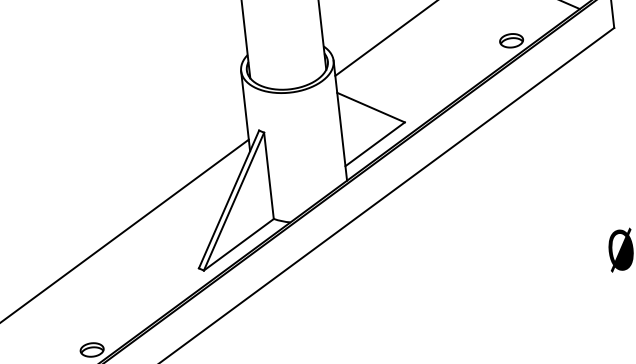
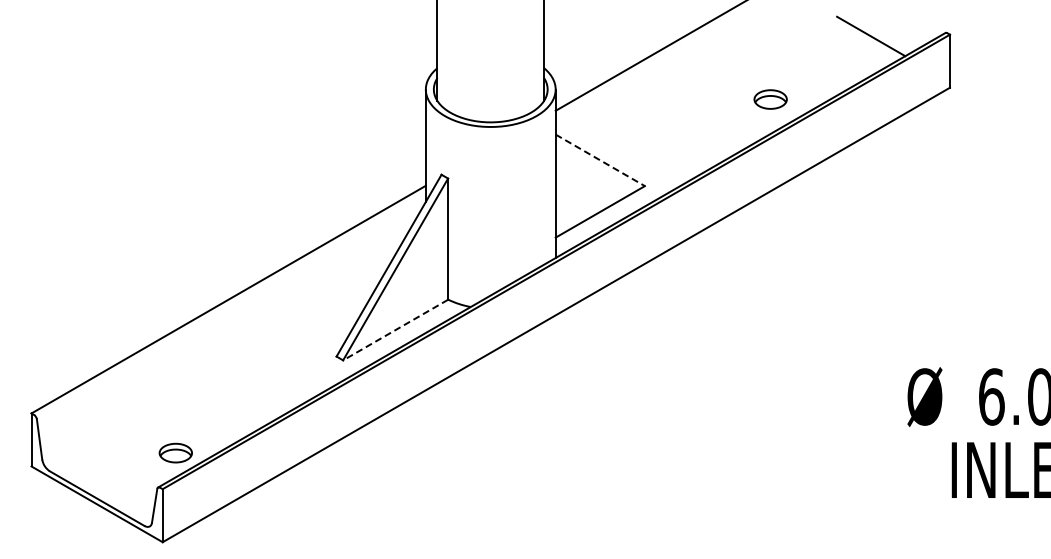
part: (511, 40) -> (770, 99), moved
line: (371, 107) -> (600, 160), solid -> dashed
line: (238, 245) -> (395, 330), solid -> dashed

